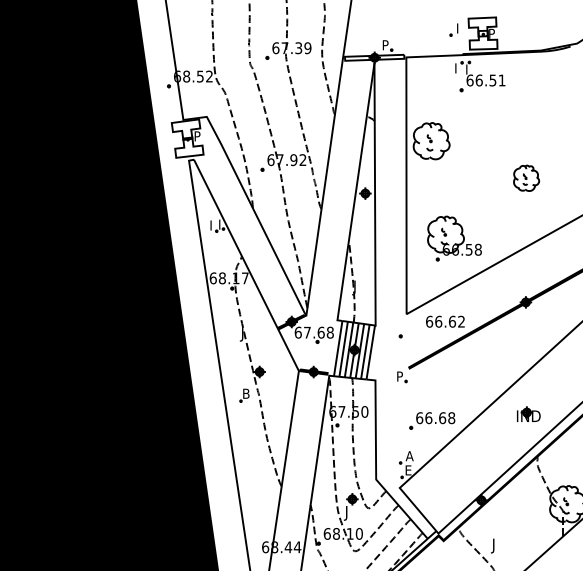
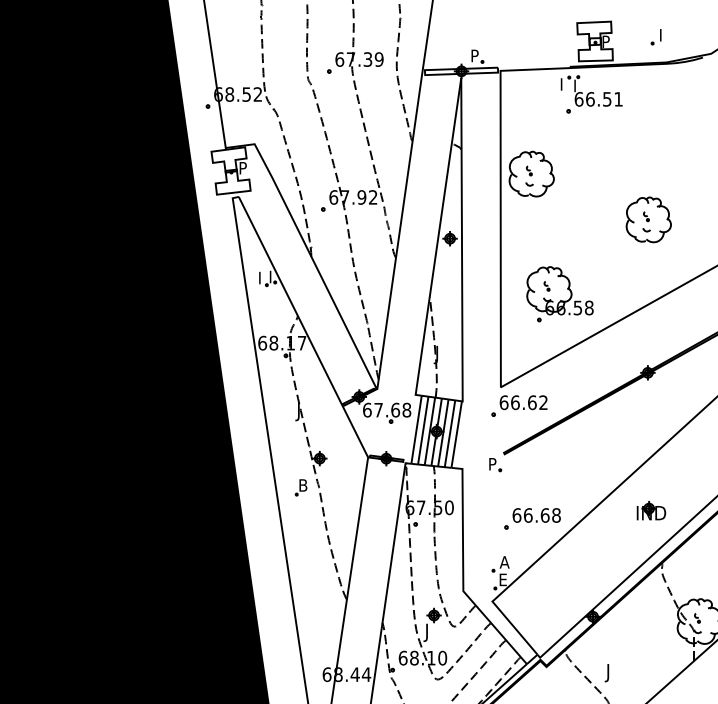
part: (453, 30) -> (655, 37), moved
part: (526, 177) -> (648, 219), size x1.43
text: (445, 321) -> (523, 402), moved

